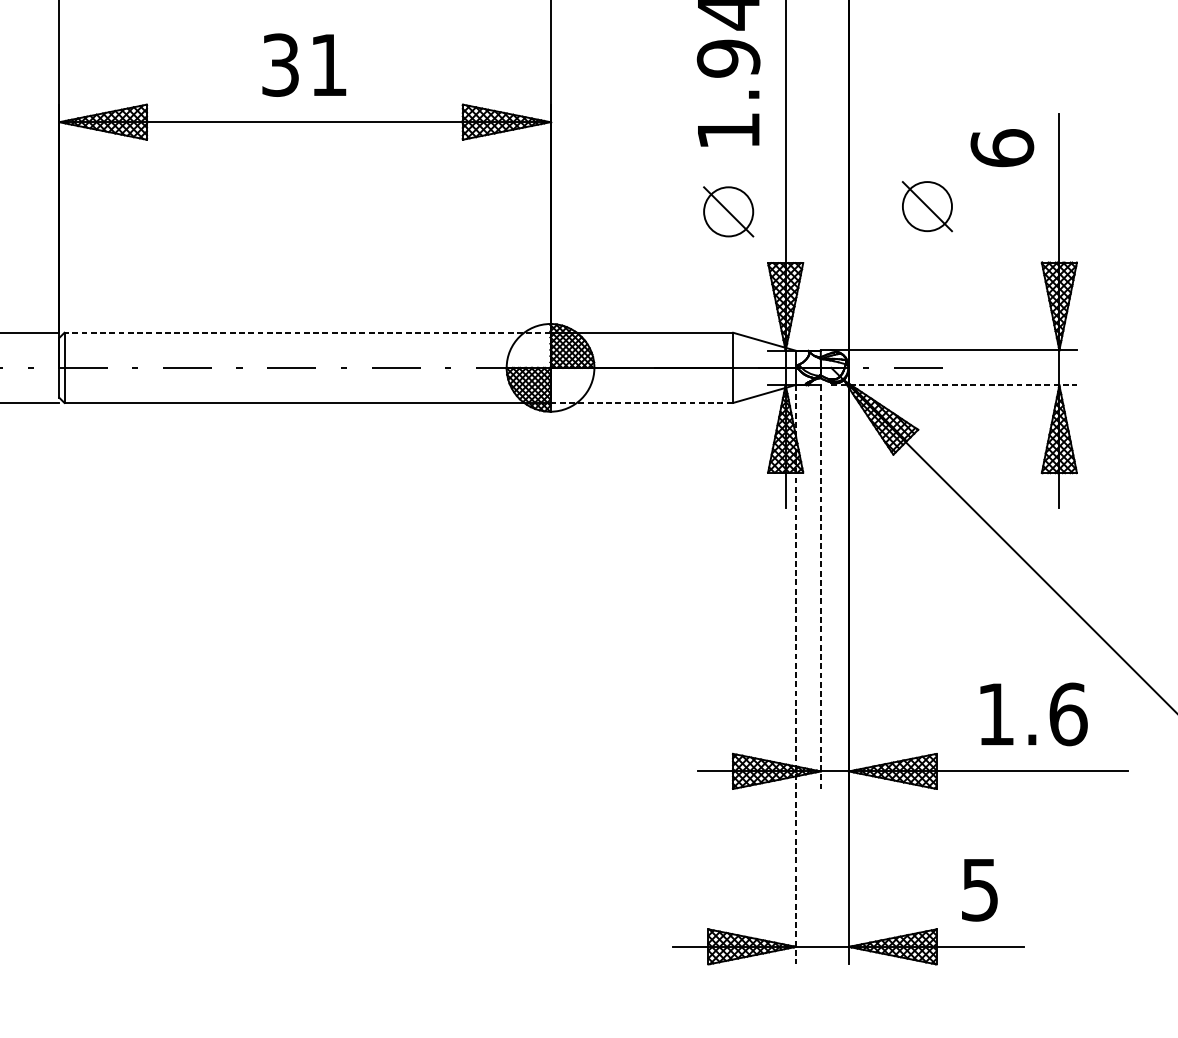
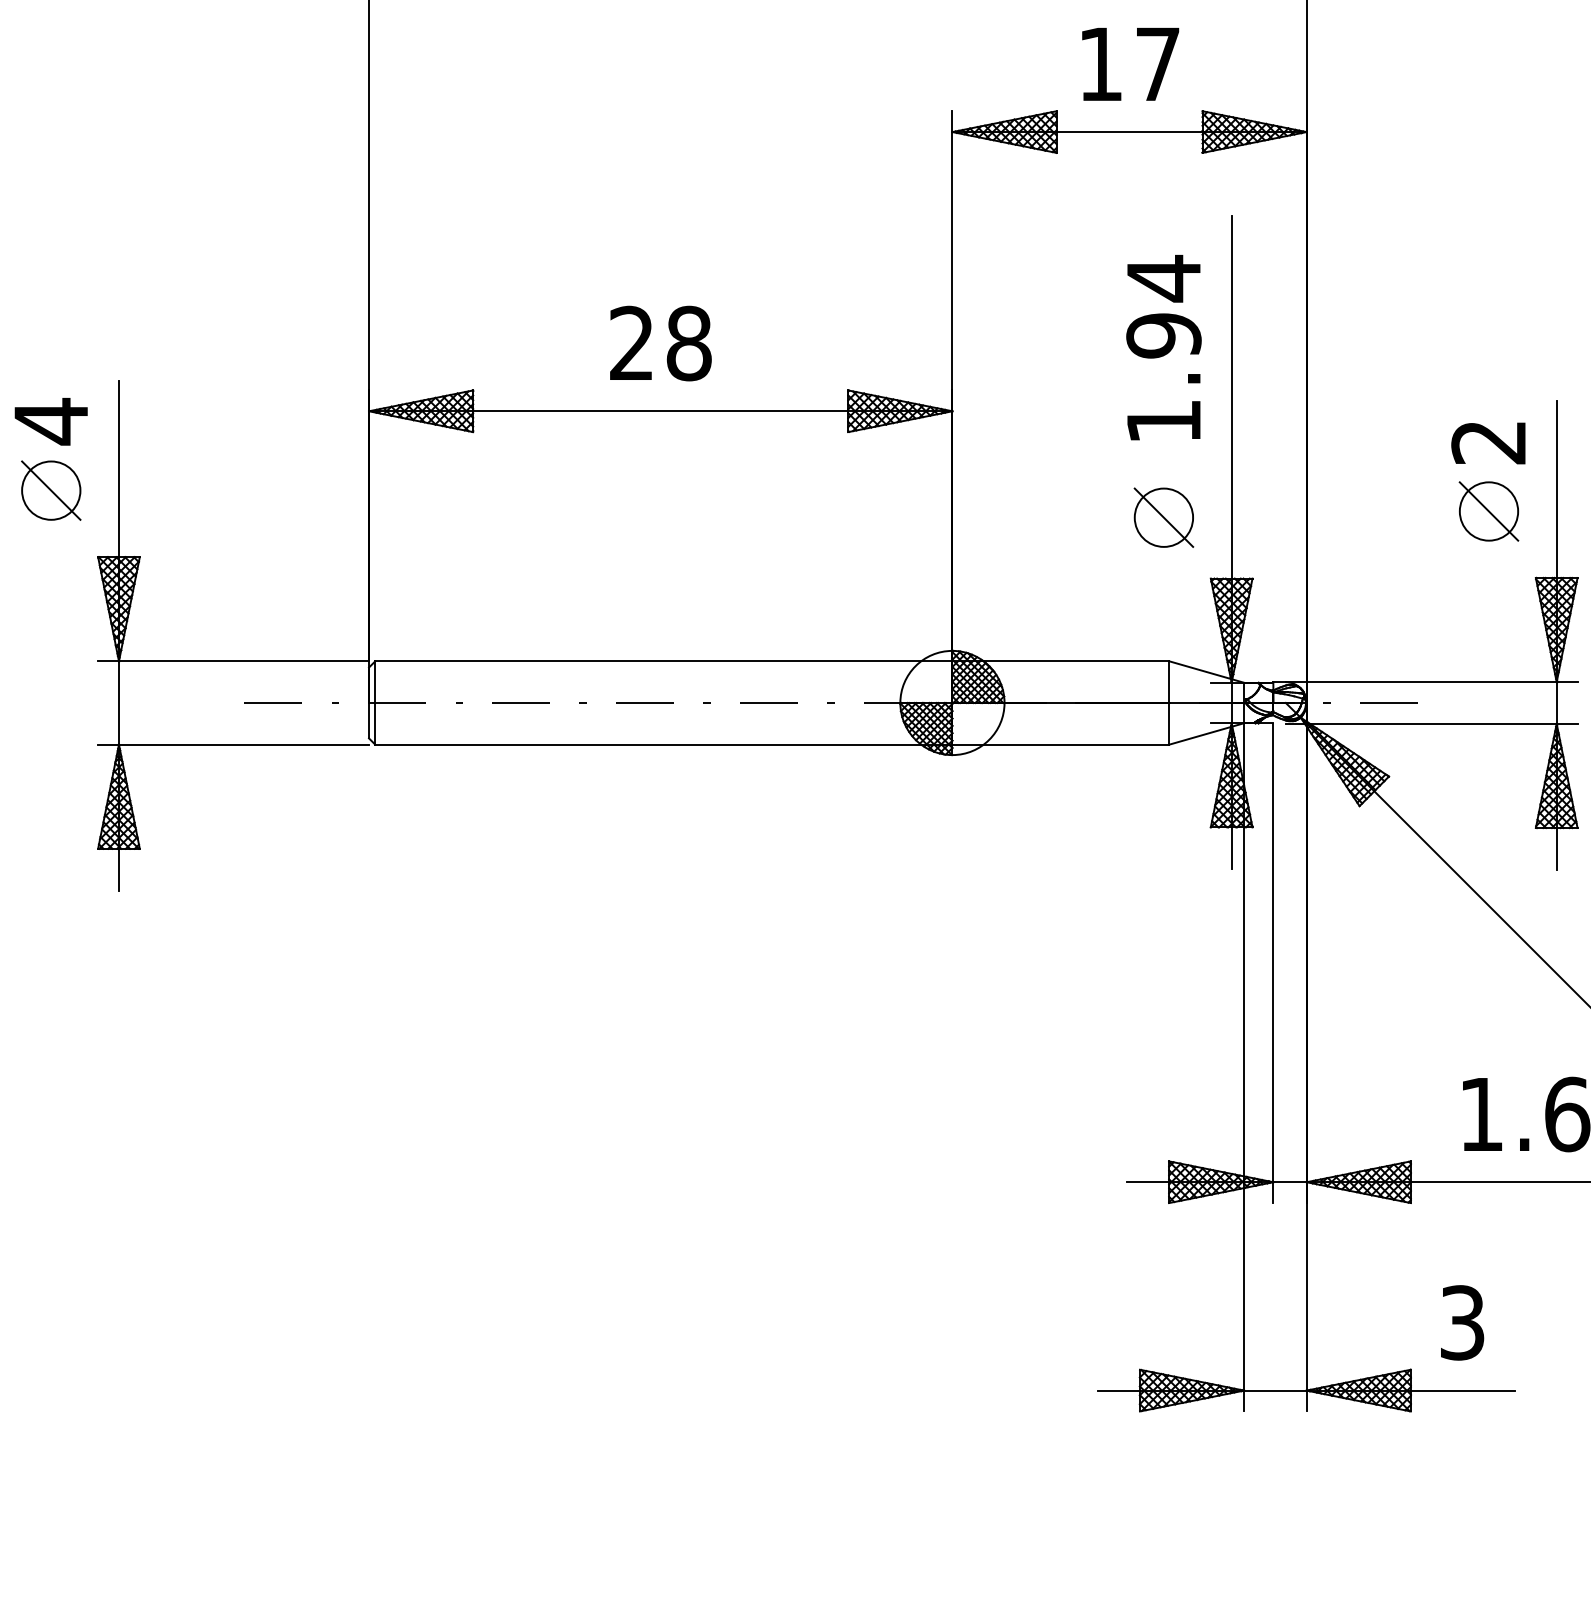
text: (304, 65) -> (660, 343), 31 -> 28
text: (1001, 147) -> (1488, 441), 6 -> 2
part: (927, 206) -> (1488, 511), moved
line: (307, 332) -> (663, 661), dashed -> solid
line: (953, 385) -> (1431, 723), dashed -> solid
line: (642, 402) -> (1061, 744), dashed -> solid
line: (820, 587) -> (1273, 963), dashed -> solid
line: (796, 674) -> (1244, 1067), dashed -> solid
text: (980, 889) -> (1462, 1322), 5 -> 3

